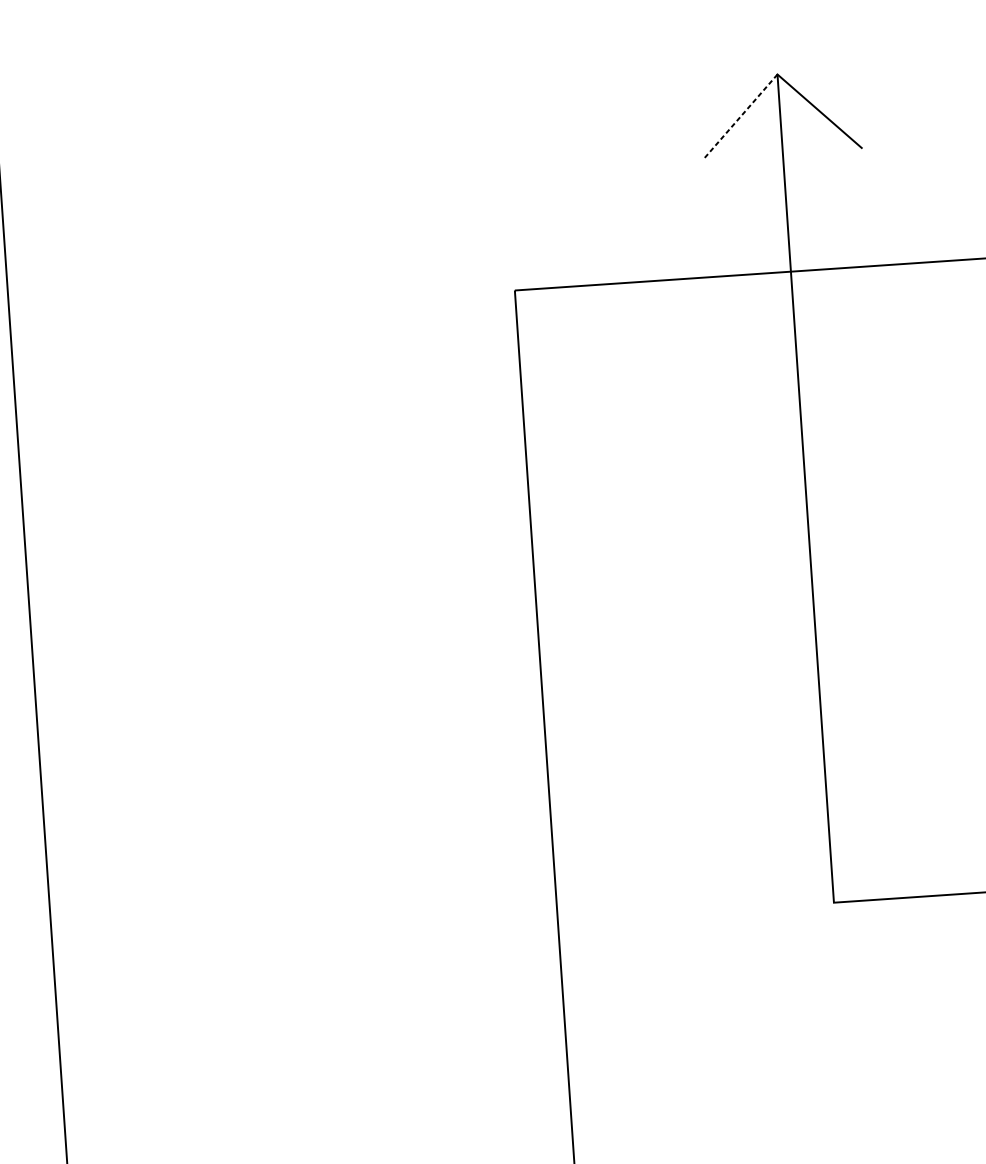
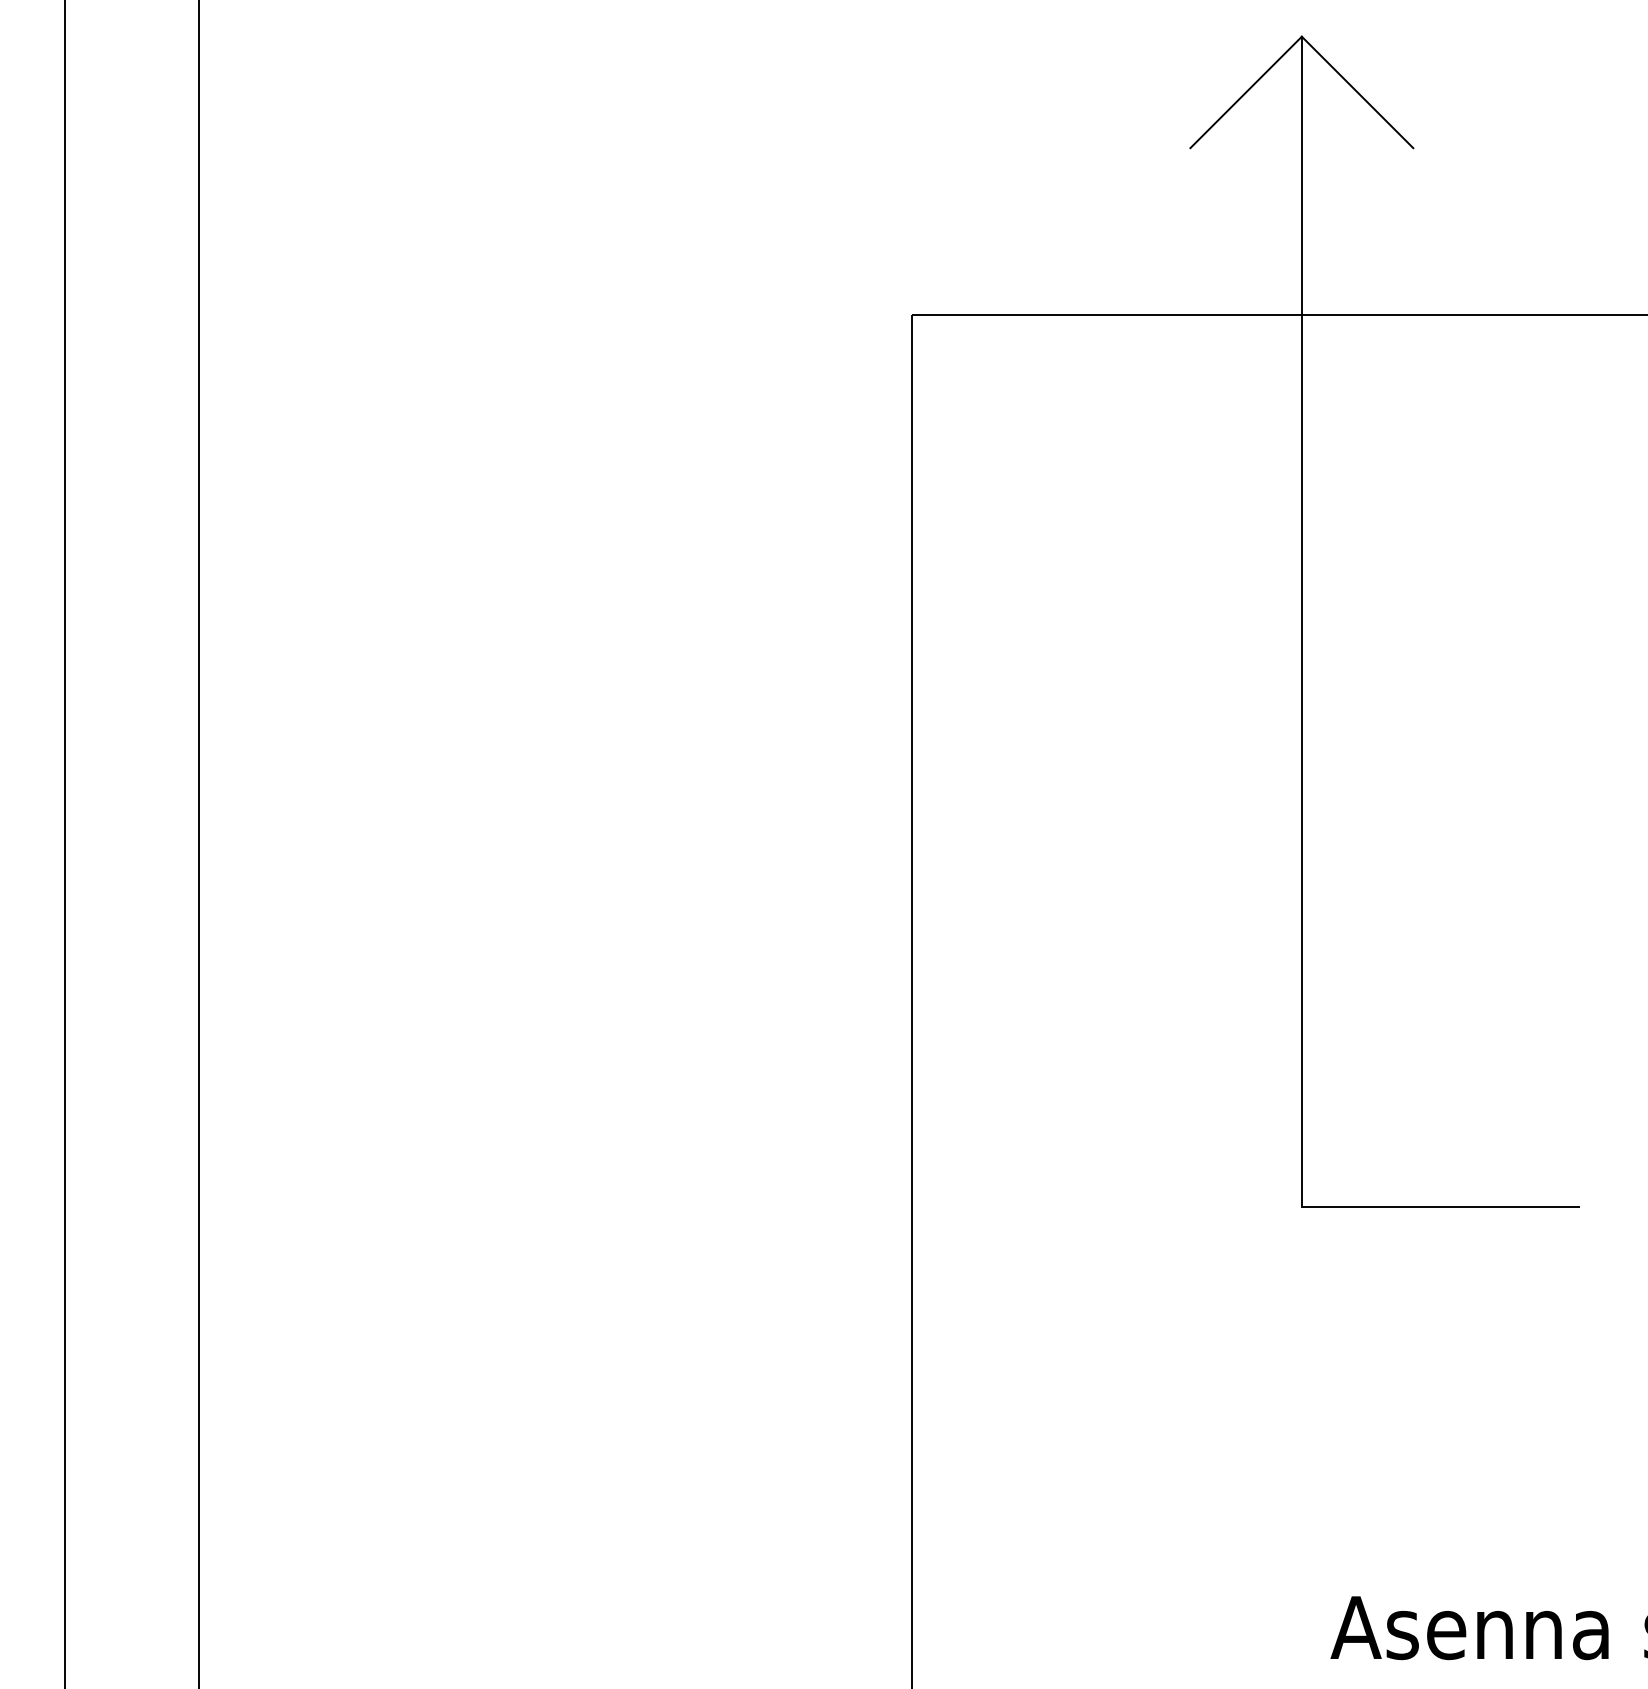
line: (741, 116) -> (1246, 92), dashed -> solid

